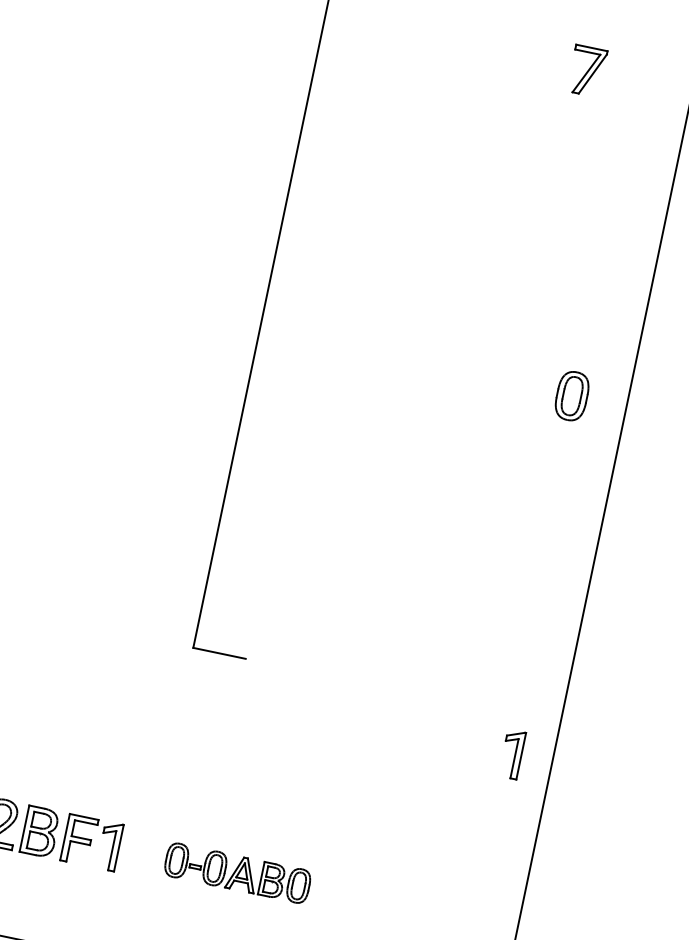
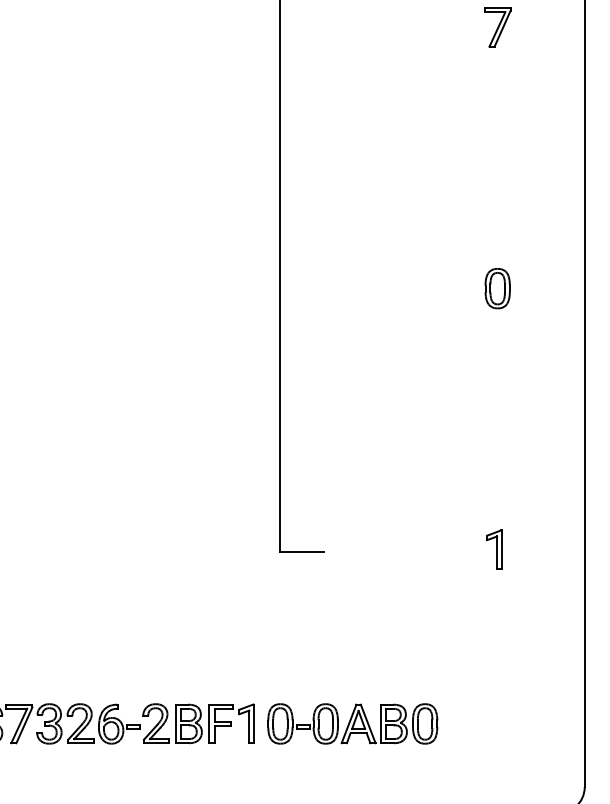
part: (571, 395) -> (497, 288), moved
part: (512, 754) -> (494, 549), moved
part: (237, 872) -> (352, 723), size x1.43

